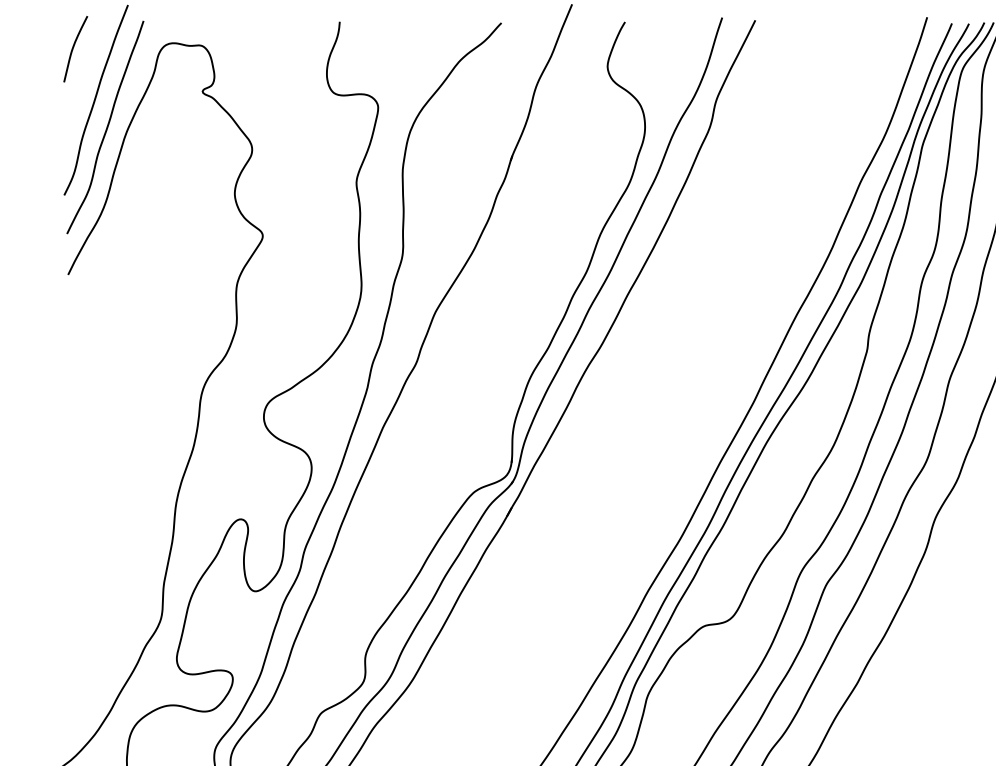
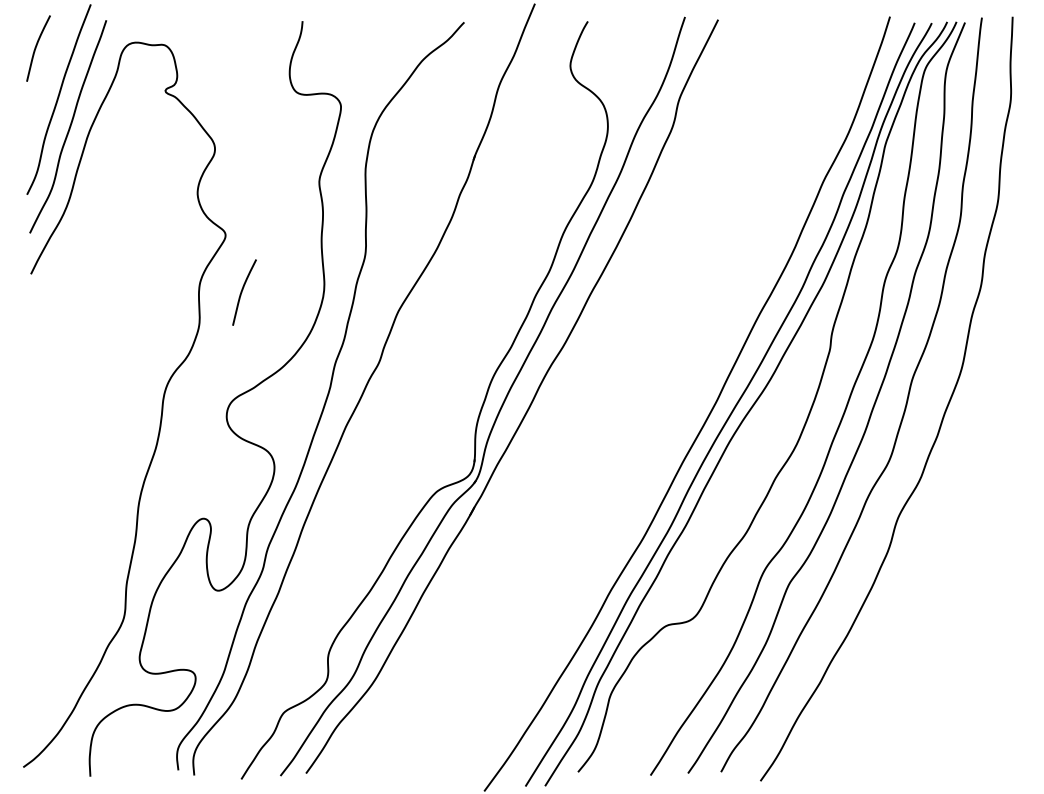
curve: (279, 293) -> (242, 292), added

